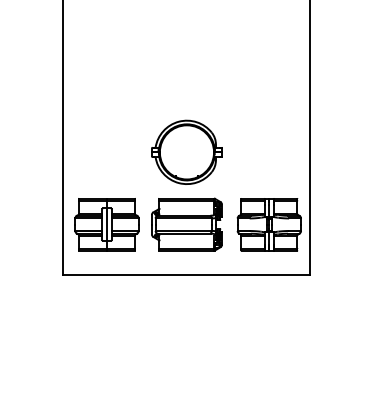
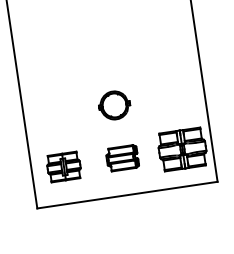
part: (186, 151) -> (114, 104), size x0.6
part: (106, 224) -> (63, 166), size x0.7
part: (186, 224) -> (122, 158), size x0.6

